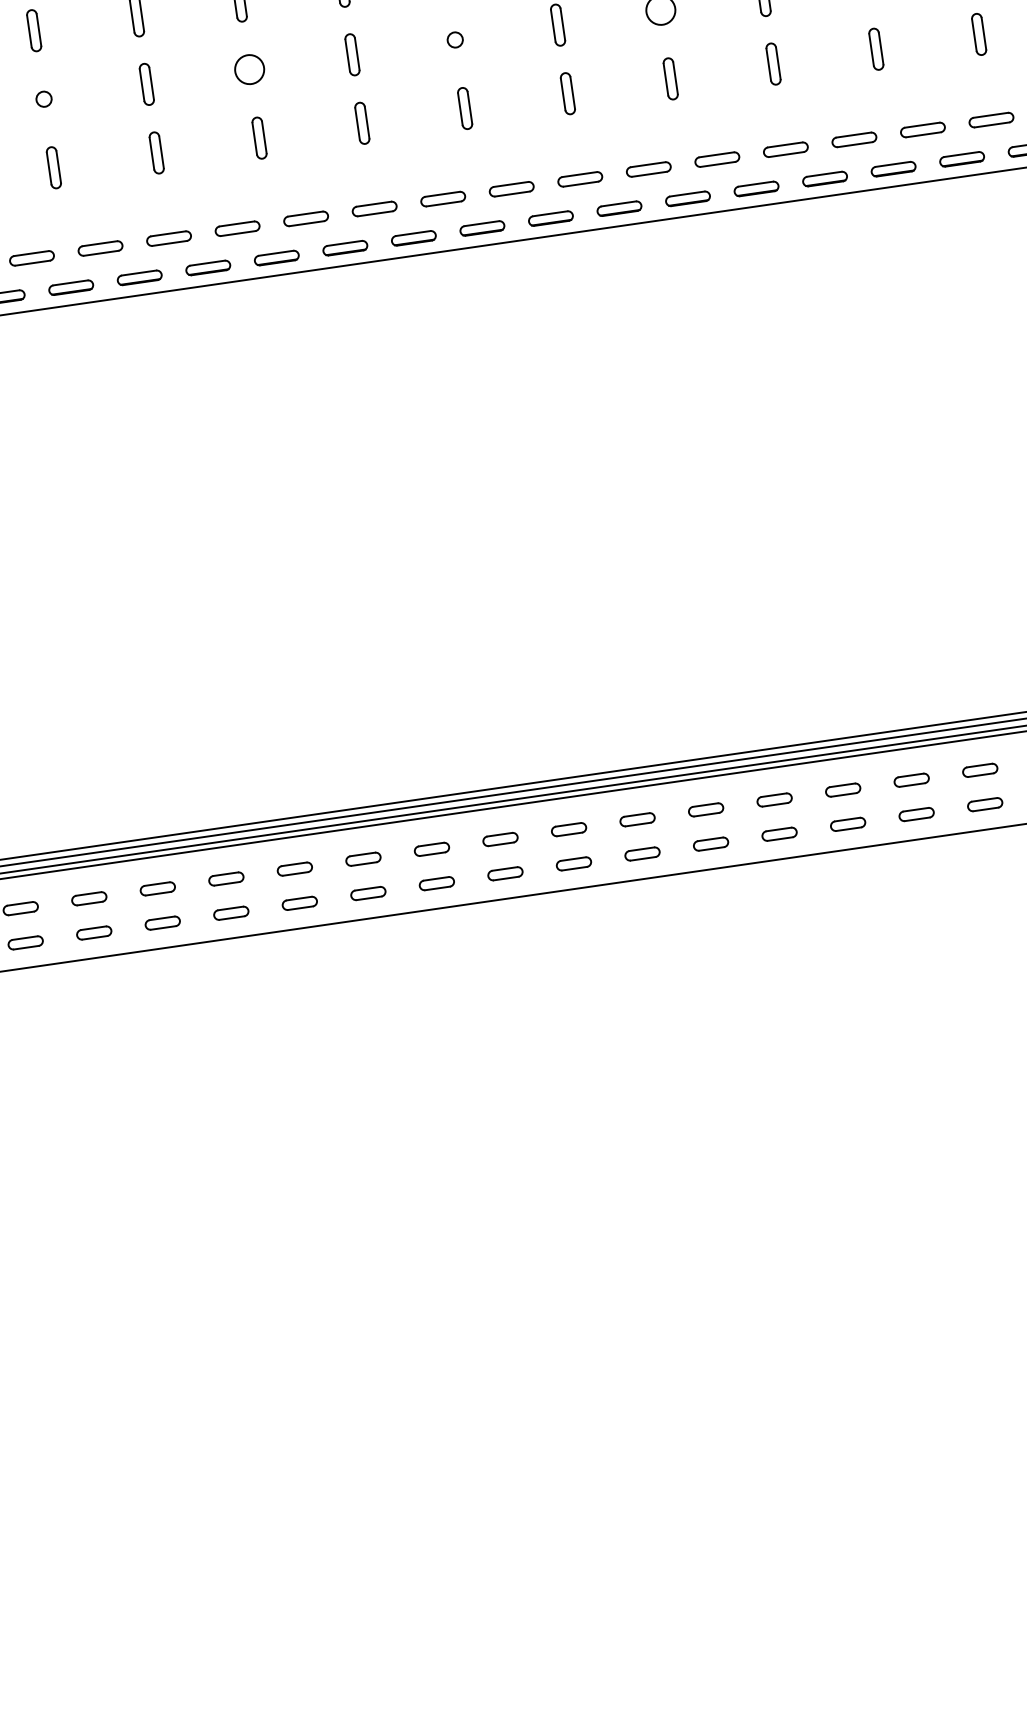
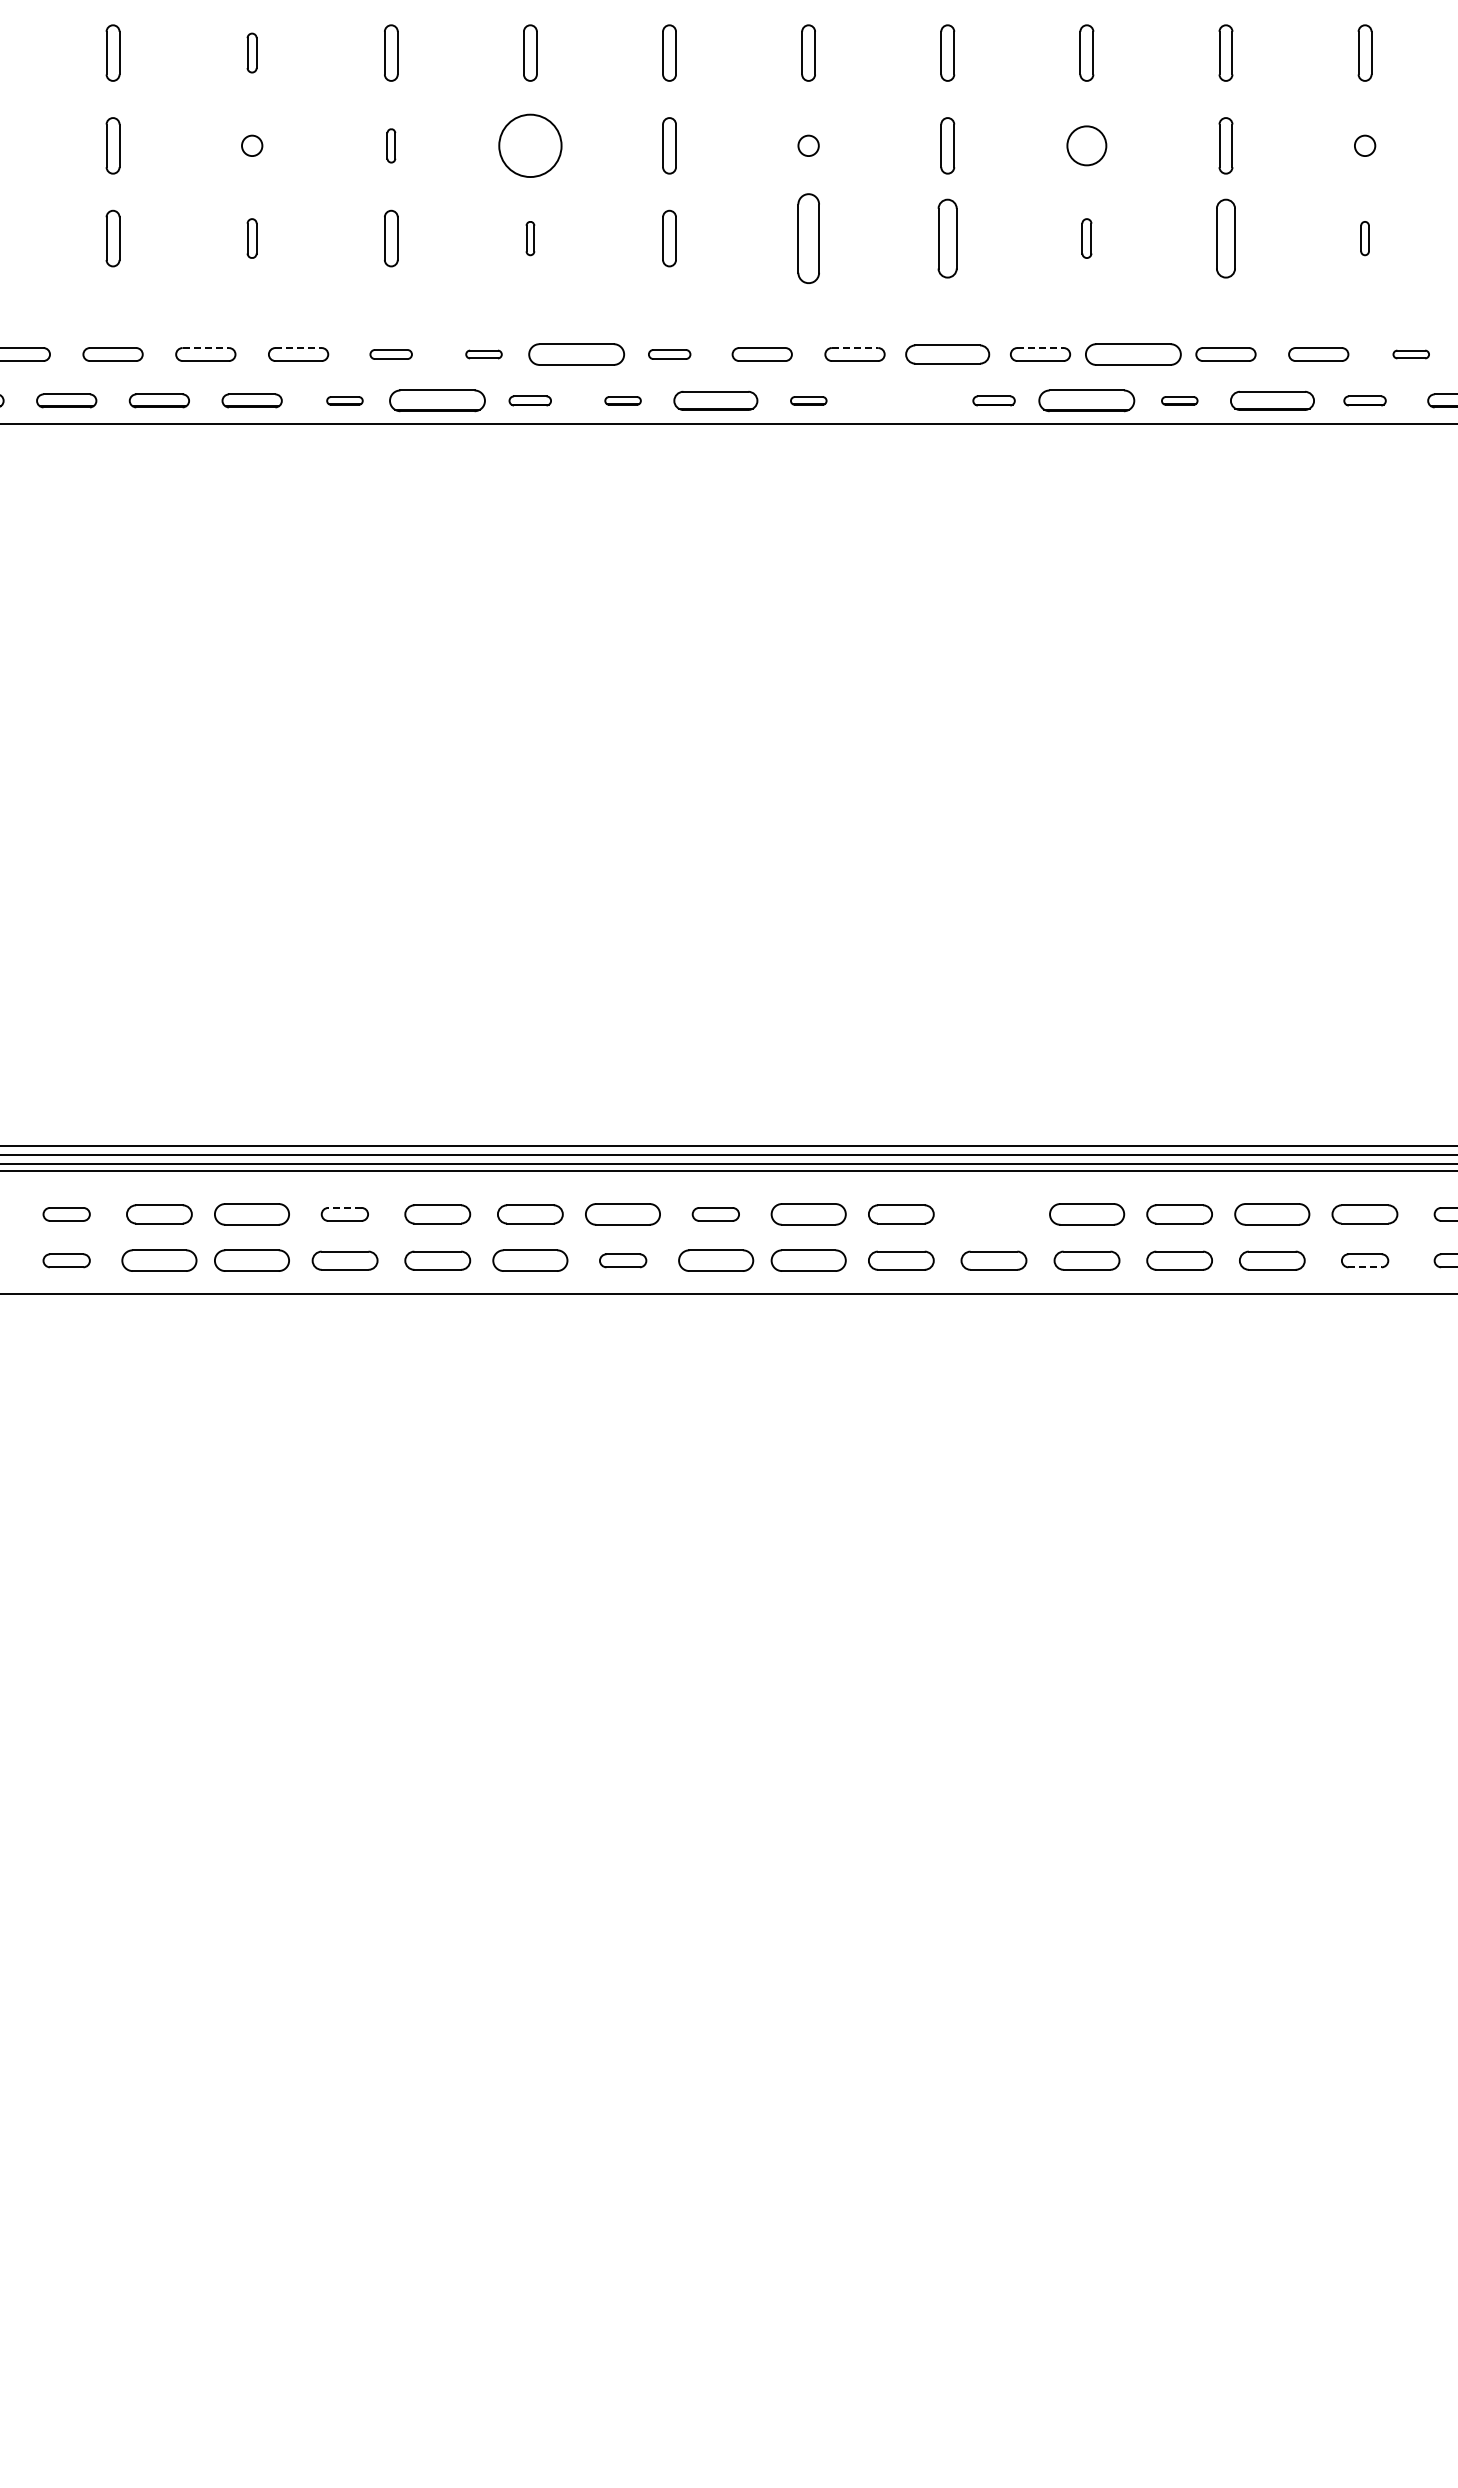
part: (33, 30) -> (251, 52), size x0.7
part: (875, 49) -> (1364, 238), size x0.6
part: (773, 64) -> (1225, 238), size x1.4
circle: (248, 69) -> (529, 145), size x1.6
part: (670, 78) -> (1086, 238), size x0.7
part: (146, 84) -> (391, 145), size x0.6
part: (567, 93) -> (947, 238), size x1.4
part: (465, 108) -> (808, 238), size x1.6
part: (922, 130) -> (1410, 354), size x0.6
part: (259, 138) -> (530, 238), size x0.6
part: (716, 159) -> (1132, 354), size x1.6
line: (648, 164) -> (1041, 348), solid -> dashed
part: (53, 167) -> (251, 238), size x0.7
part: (893, 168) -> (1364, 400), size x0.7
part: (824, 178) -> (1271, 400), size x1.4
part: (580, 179) -> (947, 354), size x1.4
line: (511, 184) -> (855, 348), solid -> dashed
part: (756, 188) -> (1179, 400), size x0.6
part: (687, 198) -> (1086, 400), size x1.6
part: (374, 208) -> (669, 354), size x0.7
part: (618, 208) -> (993, 400), size x0.7
part: (305, 218) -> (576, 354), size x1.6
part: (550, 218) -> (900, 400), removed
part: (237, 228) -> (483, 354), size x0.6
part: (482, 228) -> (808, 400), size x0.6
part: (168, 238) -> (390, 354), size x0.7
part: (413, 238) -> (715, 400), size x1.4
line: (100, 243) -> (299, 348), solid -> dashed
part: (344, 247) -> (622, 400), size x0.6
line: (31, 253) -> (206, 348), solid -> dashed
part: (276, 257) -> (529, 400), size x0.7
part: (208, 267) -> (437, 400), size x1.6
part: (139, 277) -> (344, 400), size x0.6
part: (980, 770) -> (1365, 1214), size x1.4
part: (911, 780) -> (1272, 1214), size x1.6
part: (843, 790) -> (1179, 1214), size x1.4
part: (774, 800) -> (1086, 1214), size x1.6
part: (706, 809) -> (994, 1214), removed
line: (986, 809) -> (1365, 1267), solid -> dashed
part: (916, 814) -> (1272, 1260), size x1.4
part: (637, 819) -> (901, 1214), size x1.4
part: (848, 824) -> (1179, 1260), size x1.4
part: (568, 829) -> (808, 1214), size x1.6
part: (779, 834) -> (1086, 1260), size x1.4
part: (711, 843) -> (994, 1260), size x1.4
part: (432, 849) -> (623, 1214), size x1.6
part: (642, 853) -> (901, 1260), size x1.4
part: (363, 859) -> (530, 1214), size x1.4
part: (573, 863) -> (808, 1260), size x1.6
part: (294, 869) -> (437, 1214), size x1.4
line: (225, 873) -> (344, 1207), solid -> dashed
part: (505, 873) -> (715, 1260), size x1.6
part: (158, 888) -> (252, 1214), size x1.6
part: (368, 893) -> (530, 1260), size x1.6
part: (89, 898) -> (159, 1214), size x1.4
part: (299, 903) -> (437, 1260), size x1.4
part: (230, 913) -> (344, 1260), size x1.4
part: (162, 922) -> (252, 1260), size x1.6
part: (94, 932) -> (159, 1260), size x1.6

